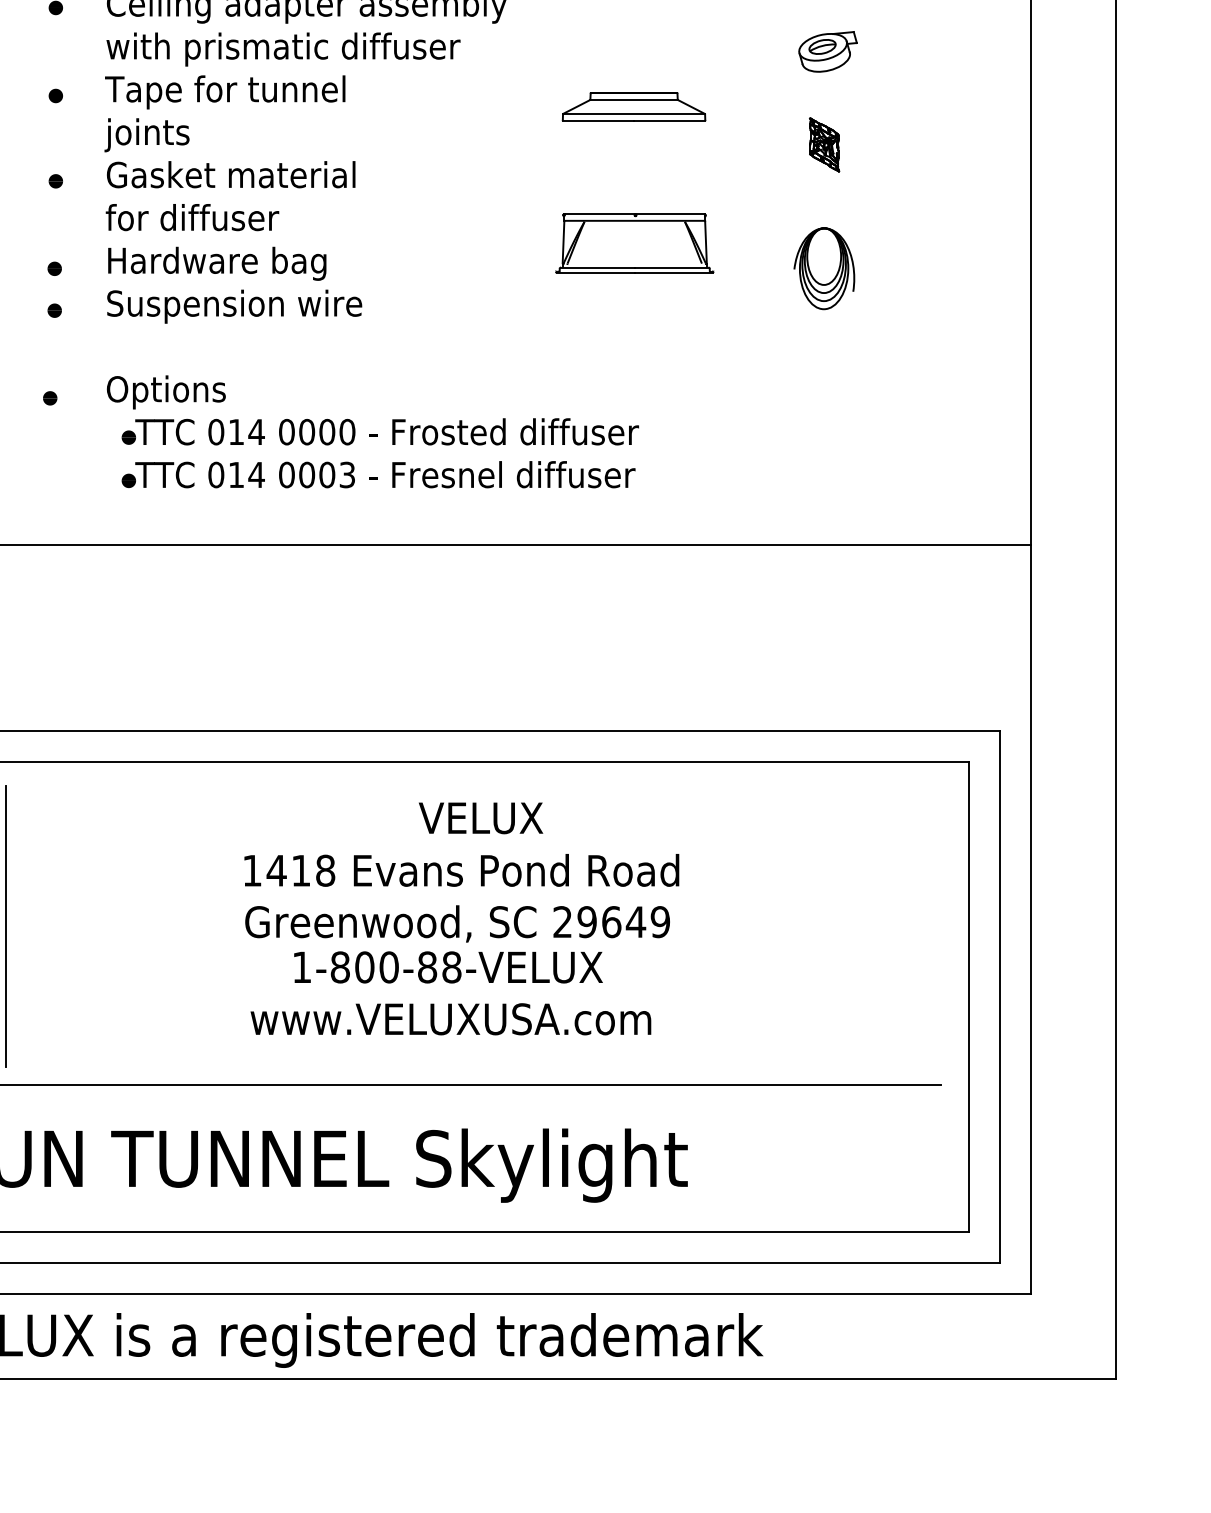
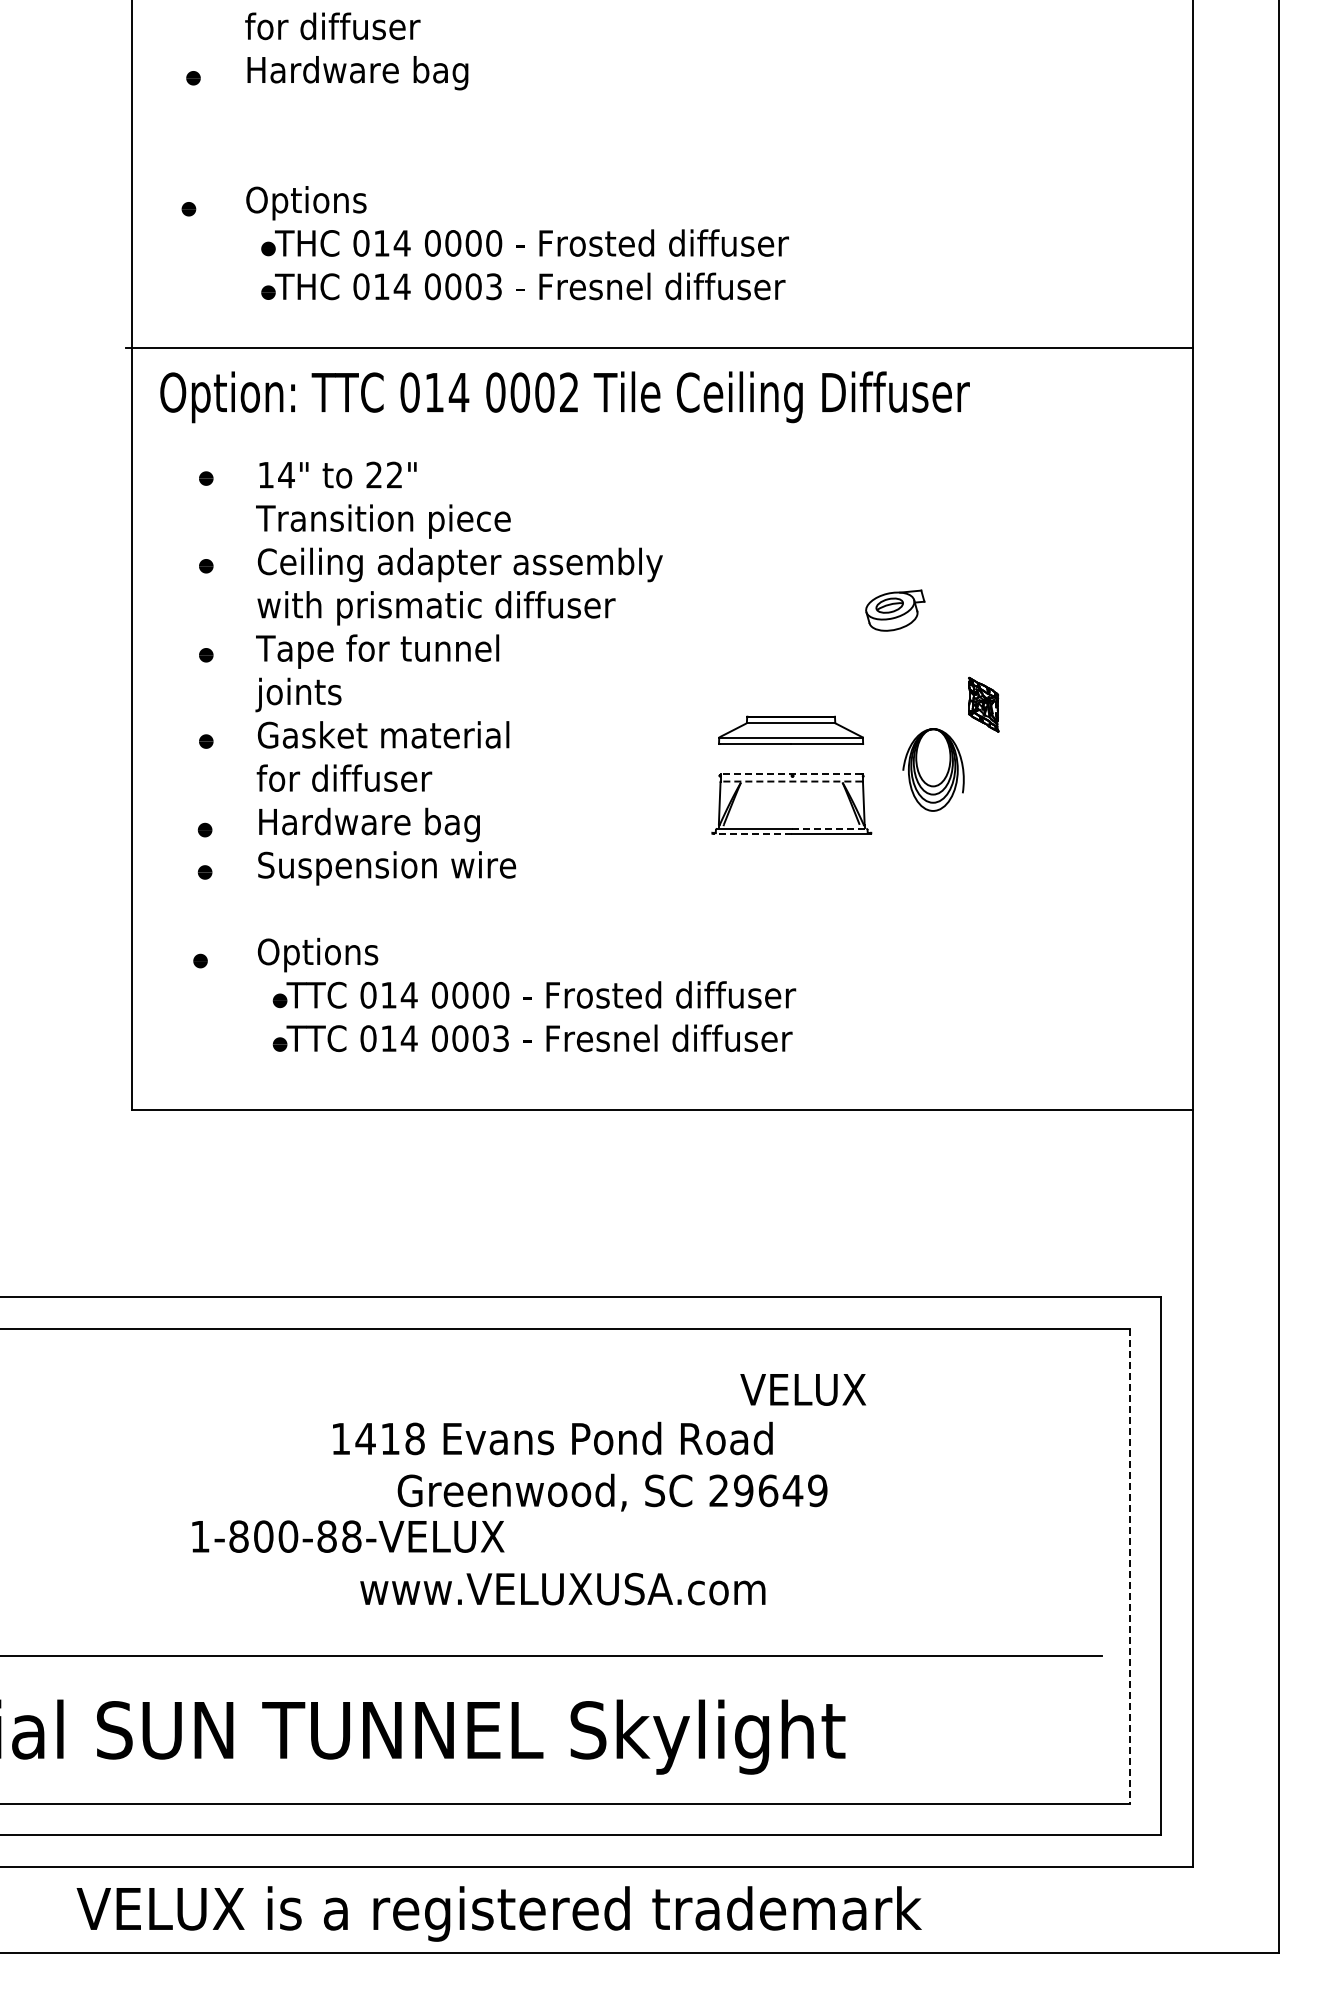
part: (828, 51) -> (895, 610), moved
part: (633, 106) -> (790, 729), moved
line: (634, 213) -> (791, 774), solid -> dashed
line: (634, 220) -> (791, 781), solid -> dashed
line: (671, 267) -> (828, 828), solid -> dashed
part: (824, 268) -> (933, 769), moved
line: (594, 273) -> (751, 834), solid -> dashed
text: (481, 817) -> (803, 1389), moved
text: (461, 870) -> (552, 1438), moved
line: (5, 925) -> (155, 1494), removed
text: (448, 967) -> (348, 1536), moved
line: (968, 996) -> (1129, 1566), solid -> dashed
text: (450, 1018) -> (562, 1588), moved

